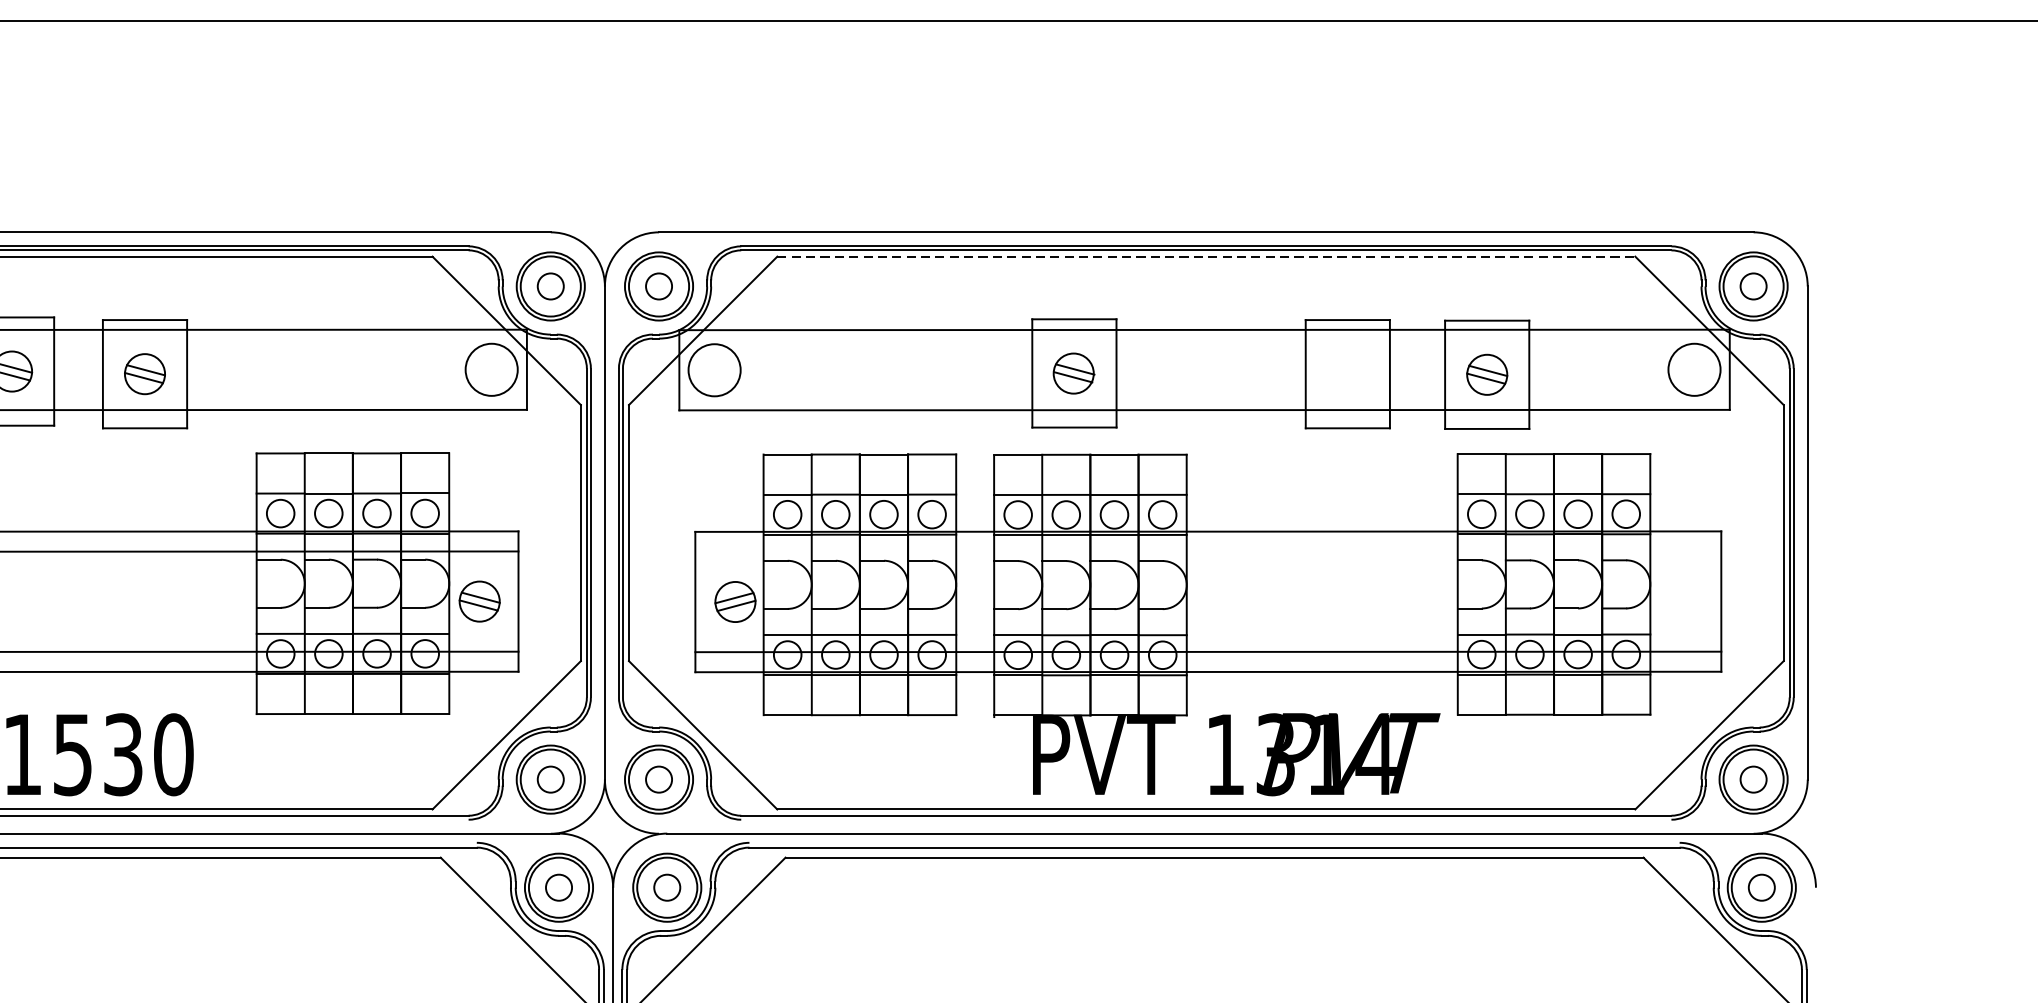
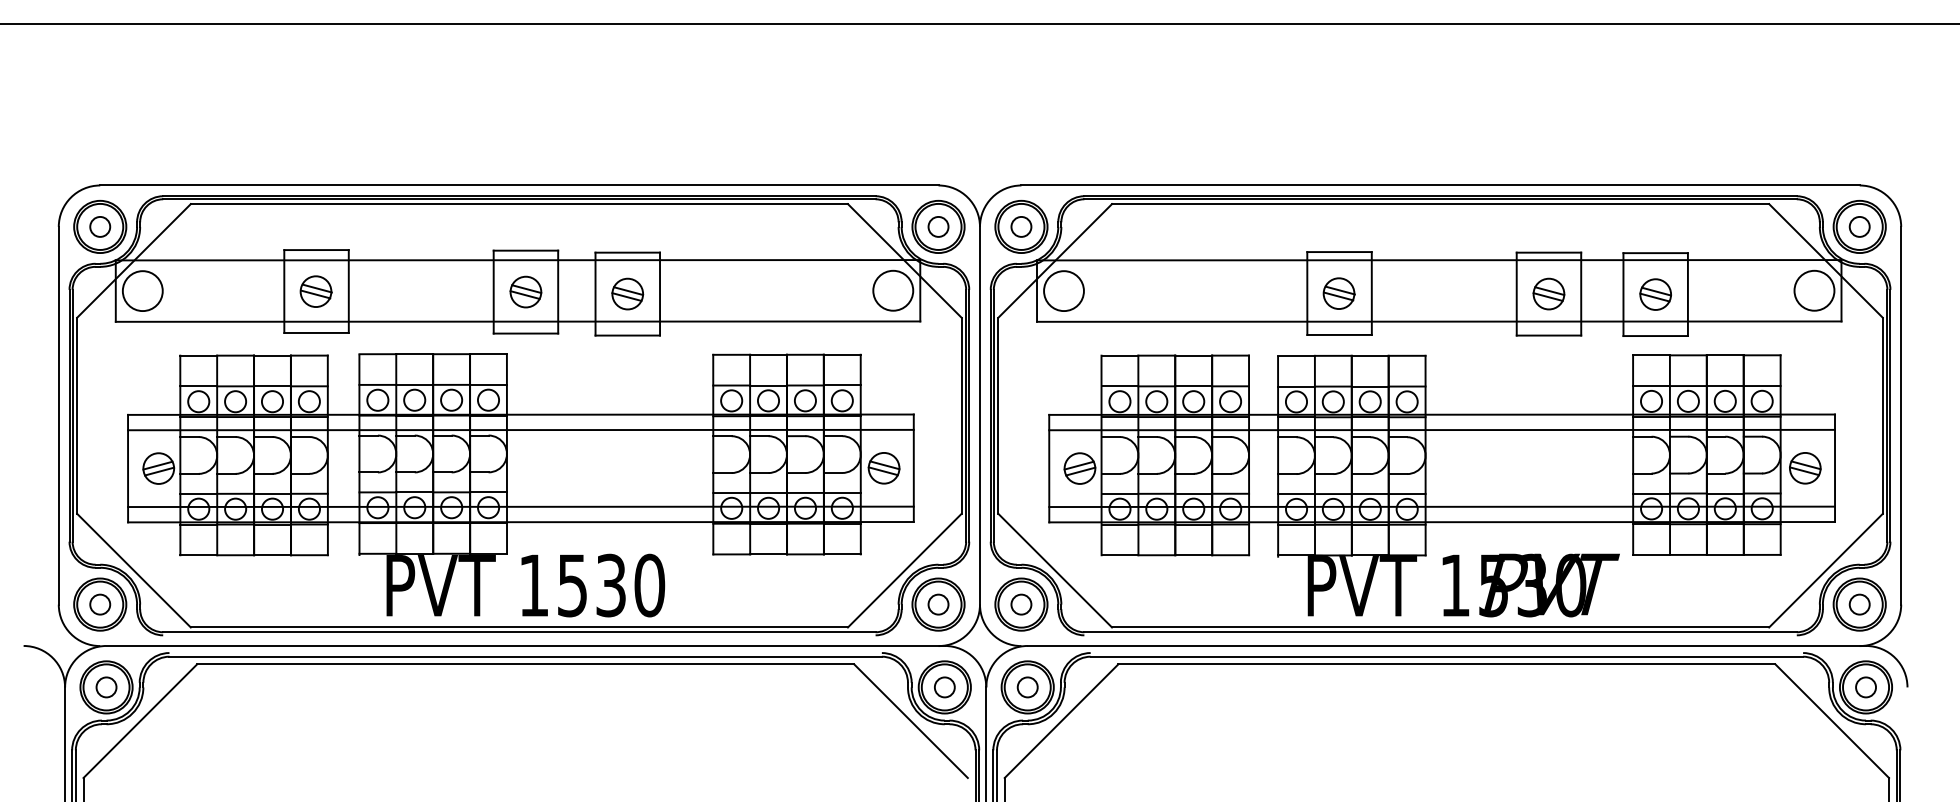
line: (1206, 257) -> (1440, 204), dashed -> solid
part: (1347, 373) -> (1548, 293), added
line: (1207, 550) -> (1441, 429), added
part: (1682, 601) -> (1805, 468), added
text: (1326, 754) -> (1532, 585), 1314 -> 1530

